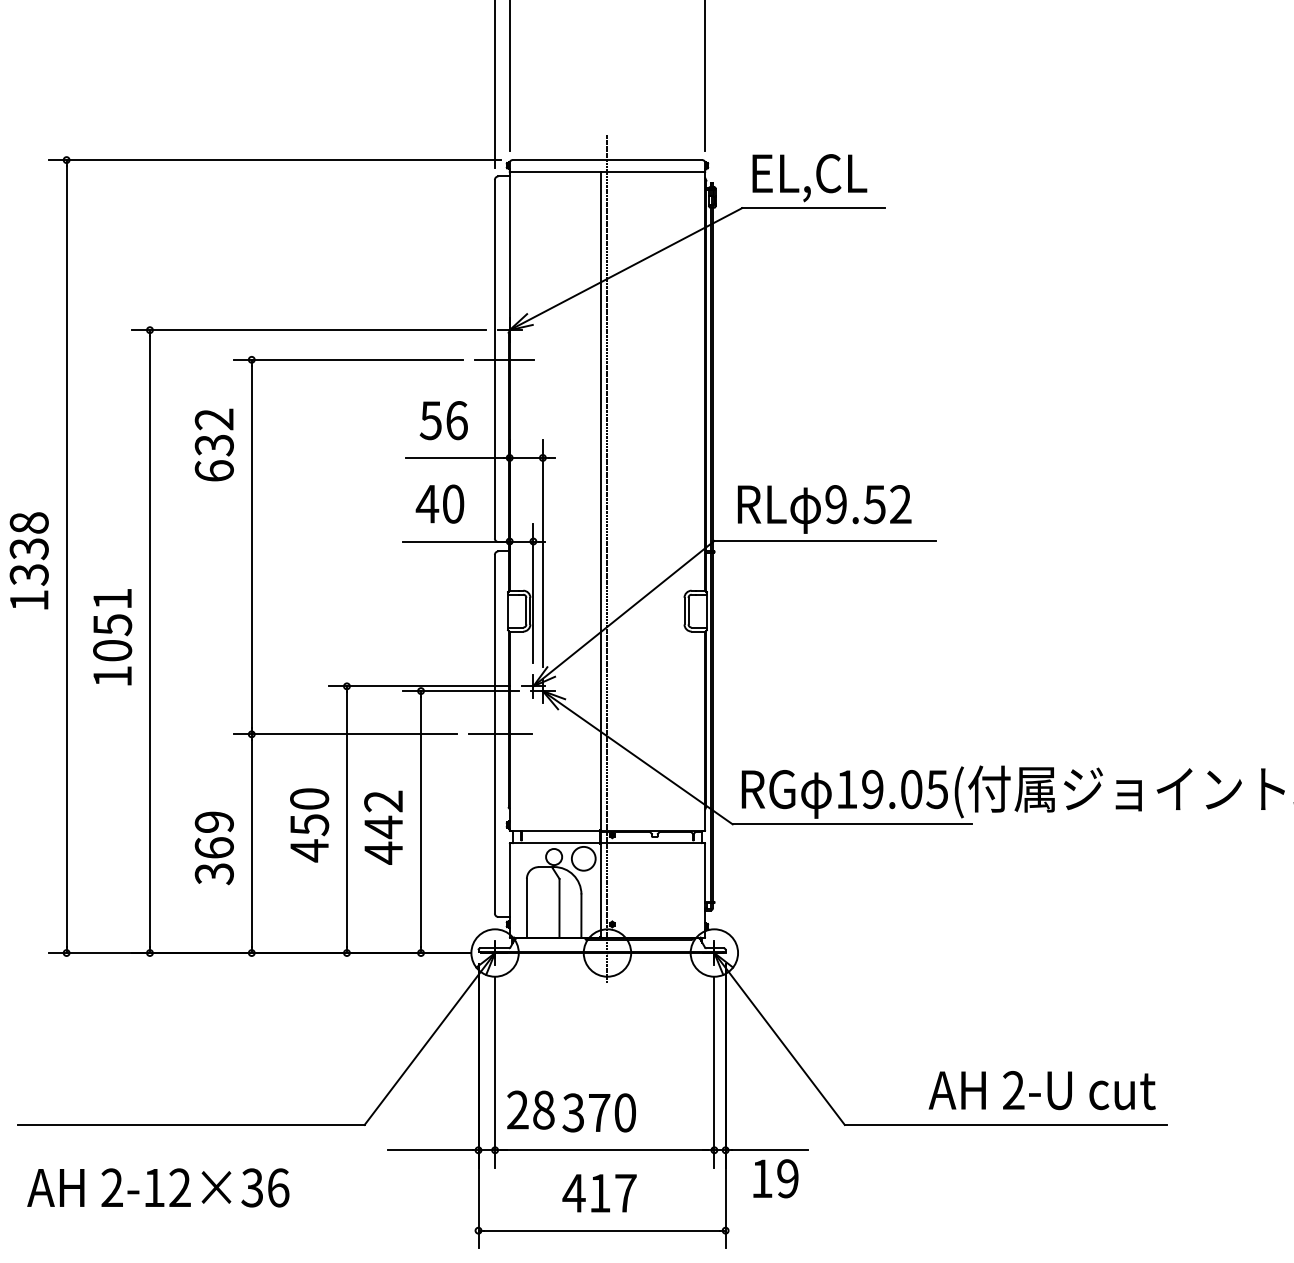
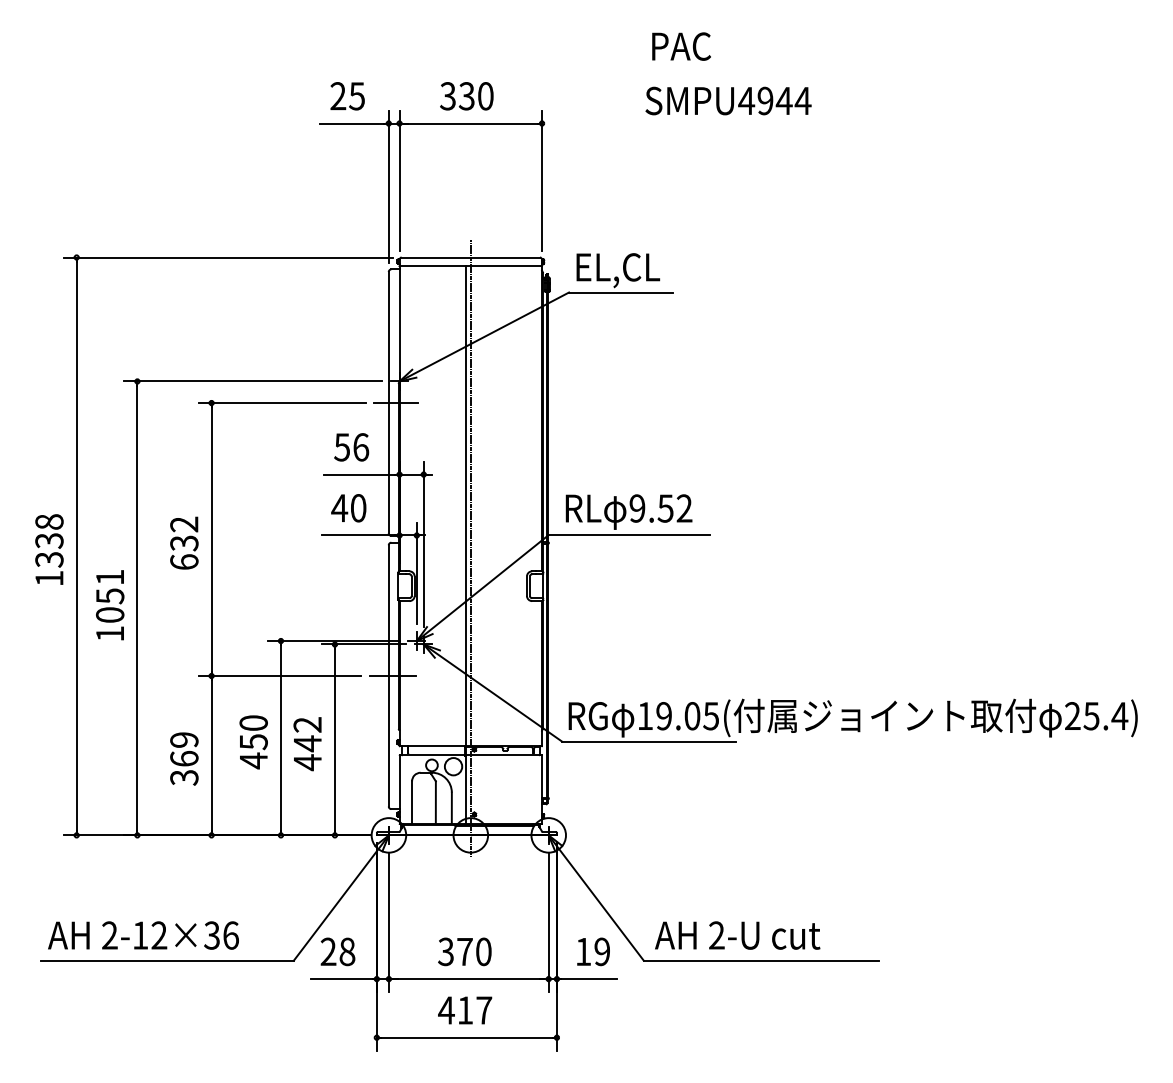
text: (214, 444) -> (184, 542), moved
text: (1042, 1090) -> (737, 935), moved
text: (530, 1109) -> (337, 951), moved
text: (775, 1178) -> (593, 951), moved
text: (158, 1187) -> (143, 935), moved

